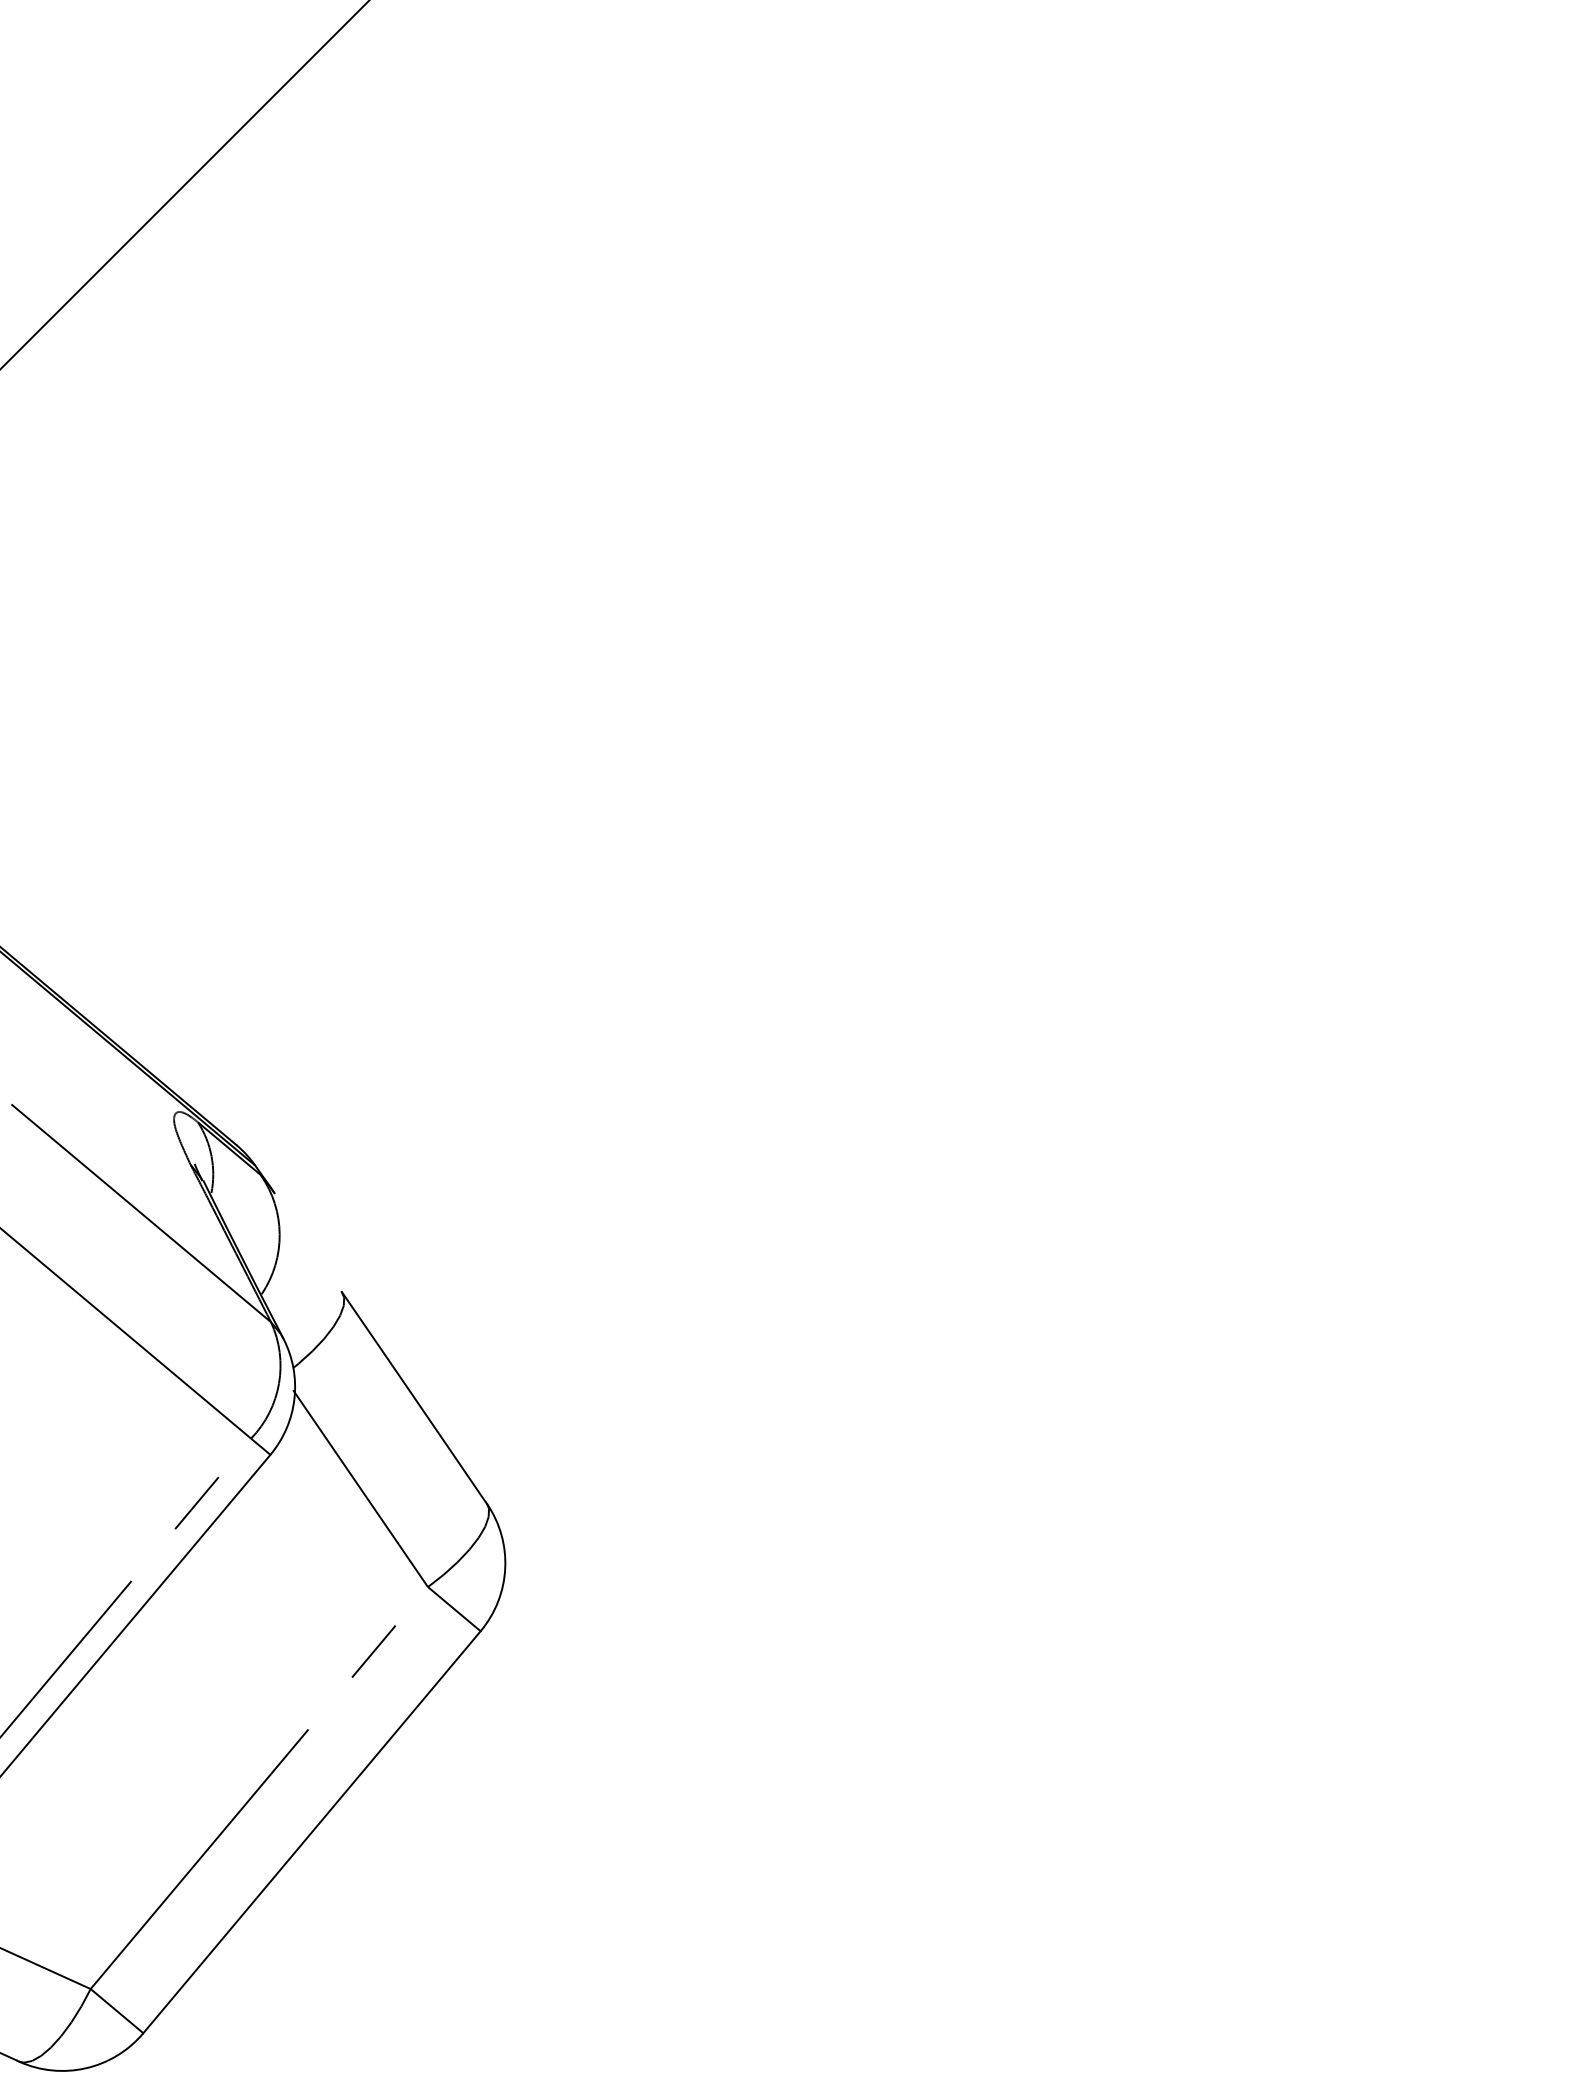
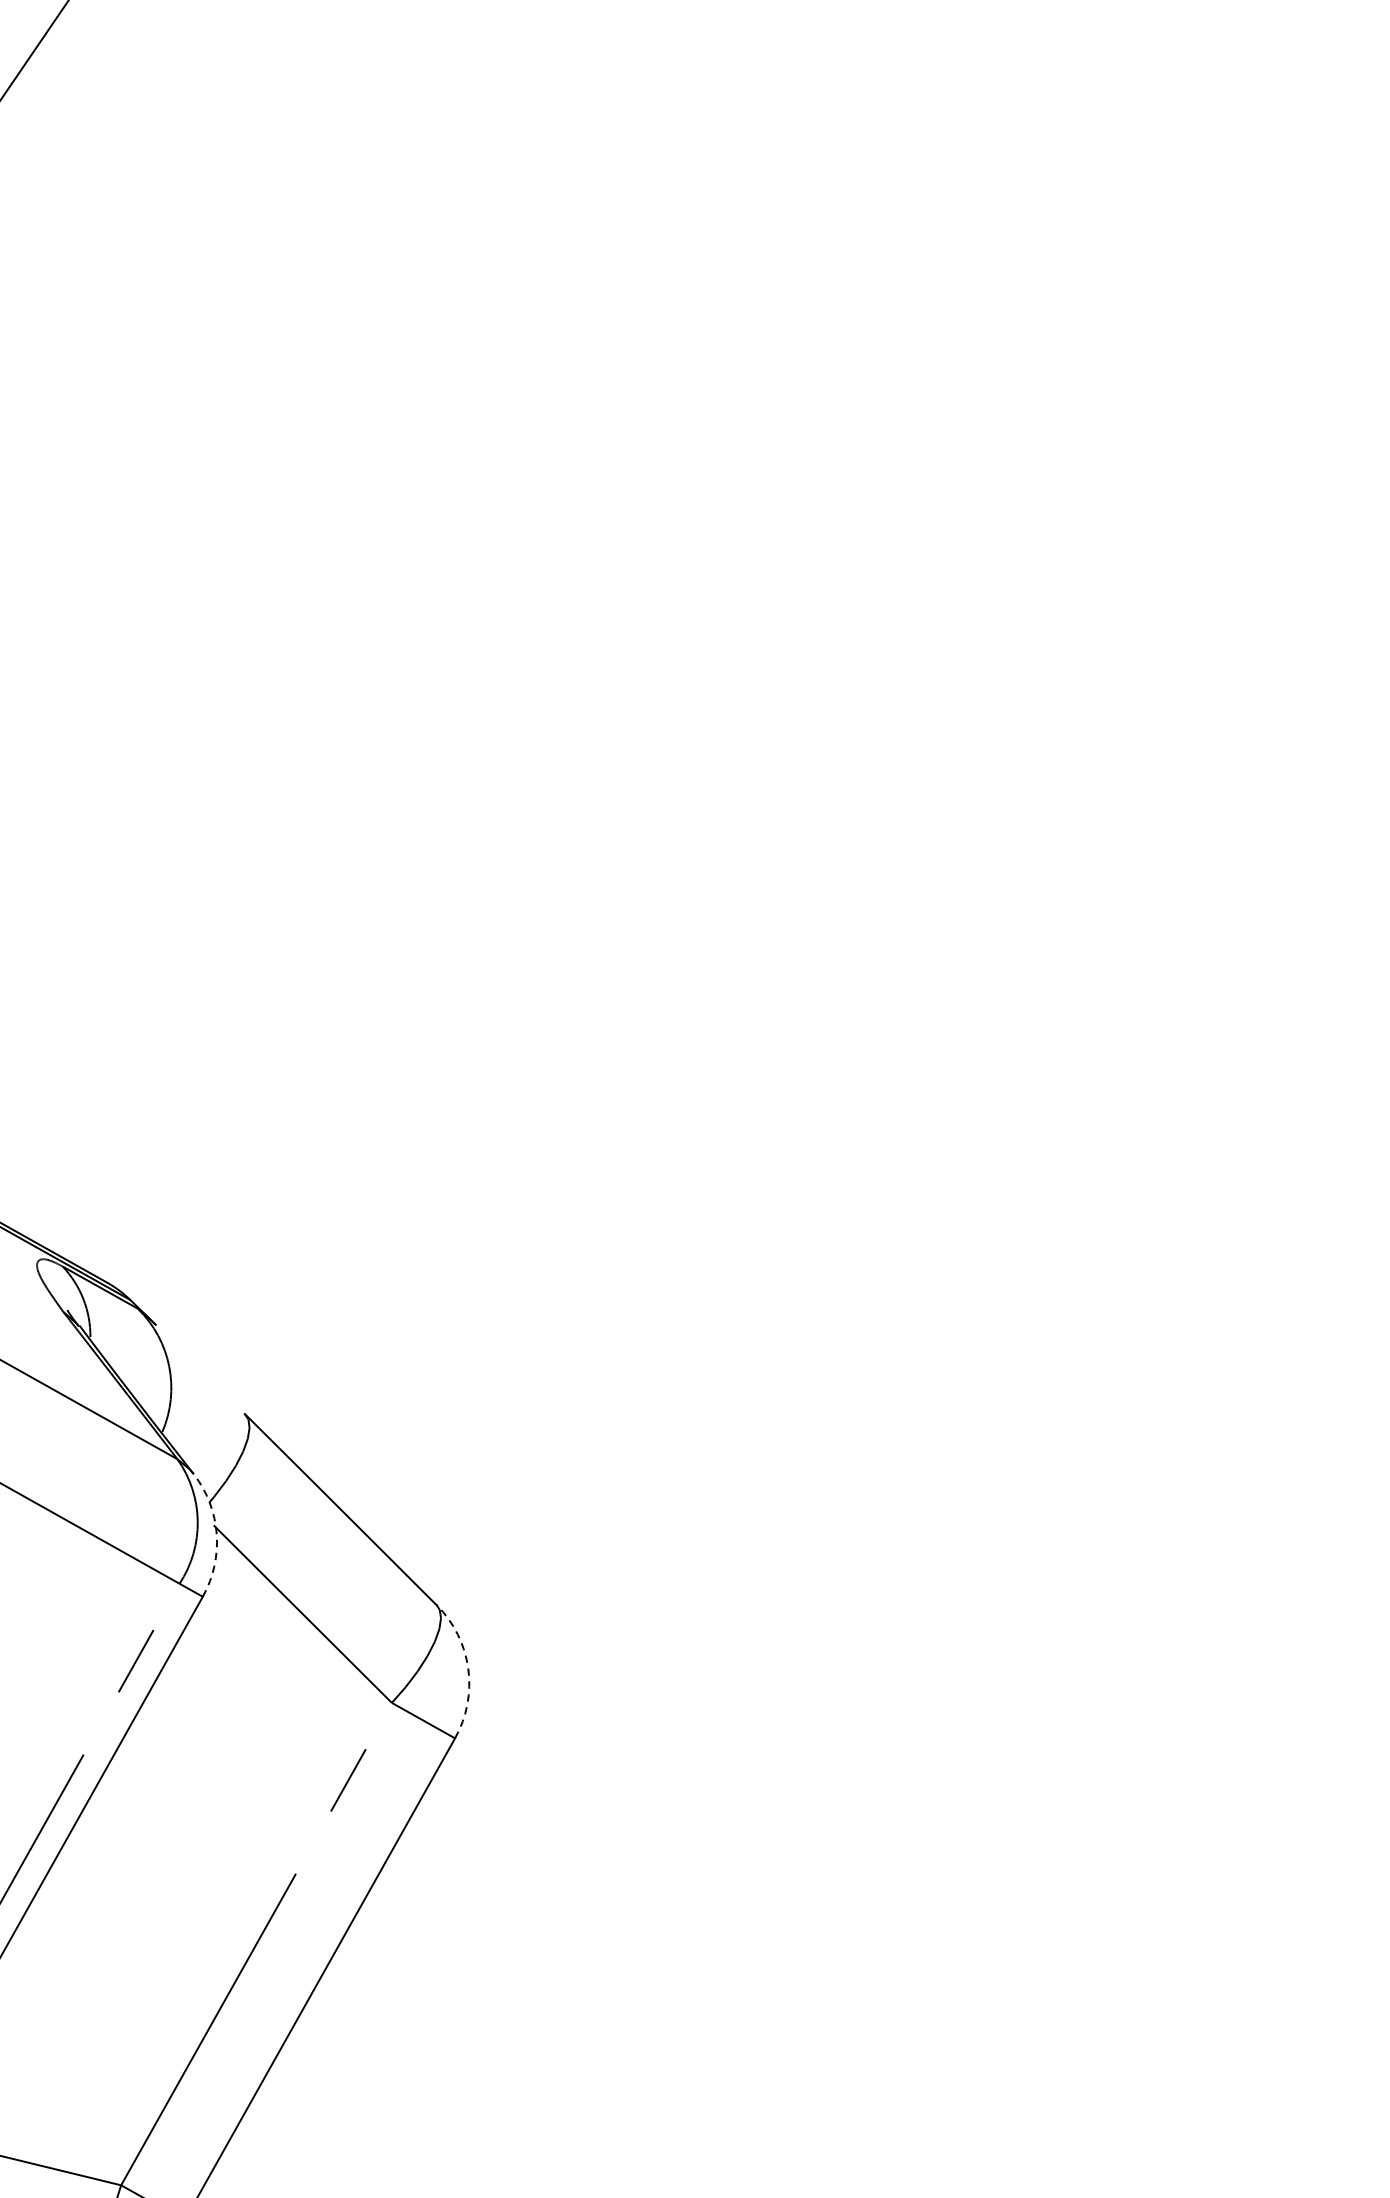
arc: (294, 1398) -> (216, 1533), solid -> dashed
arc: (505, 1568) -> (468, 1668), solid -> dashed

